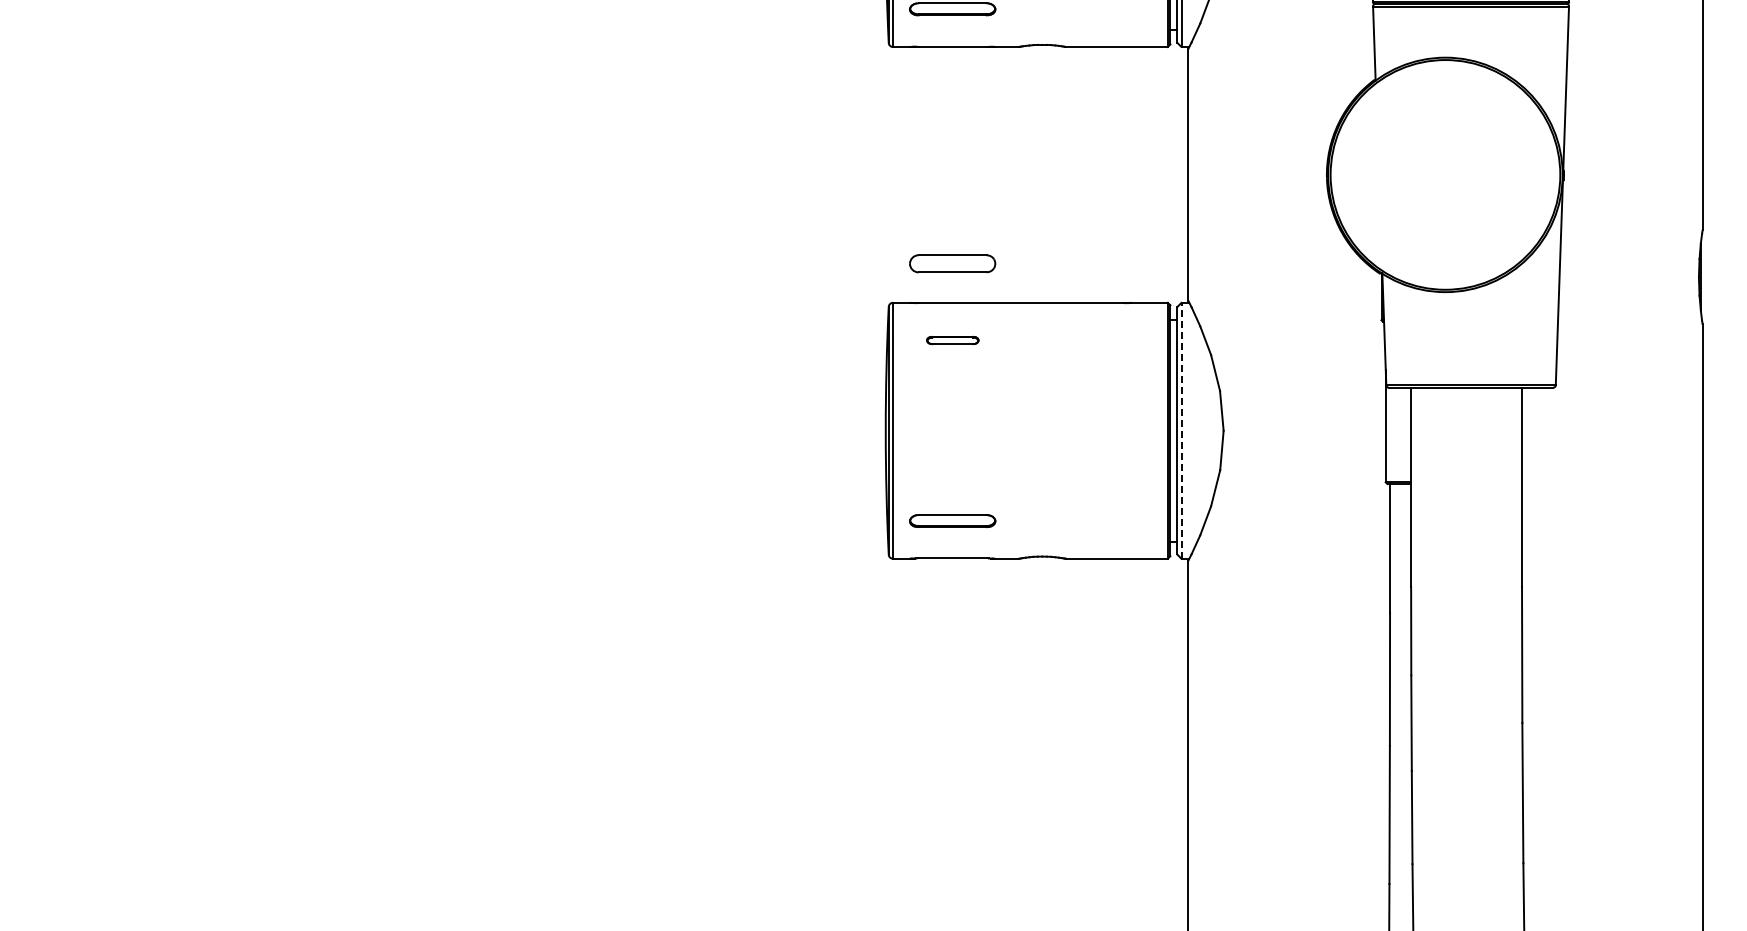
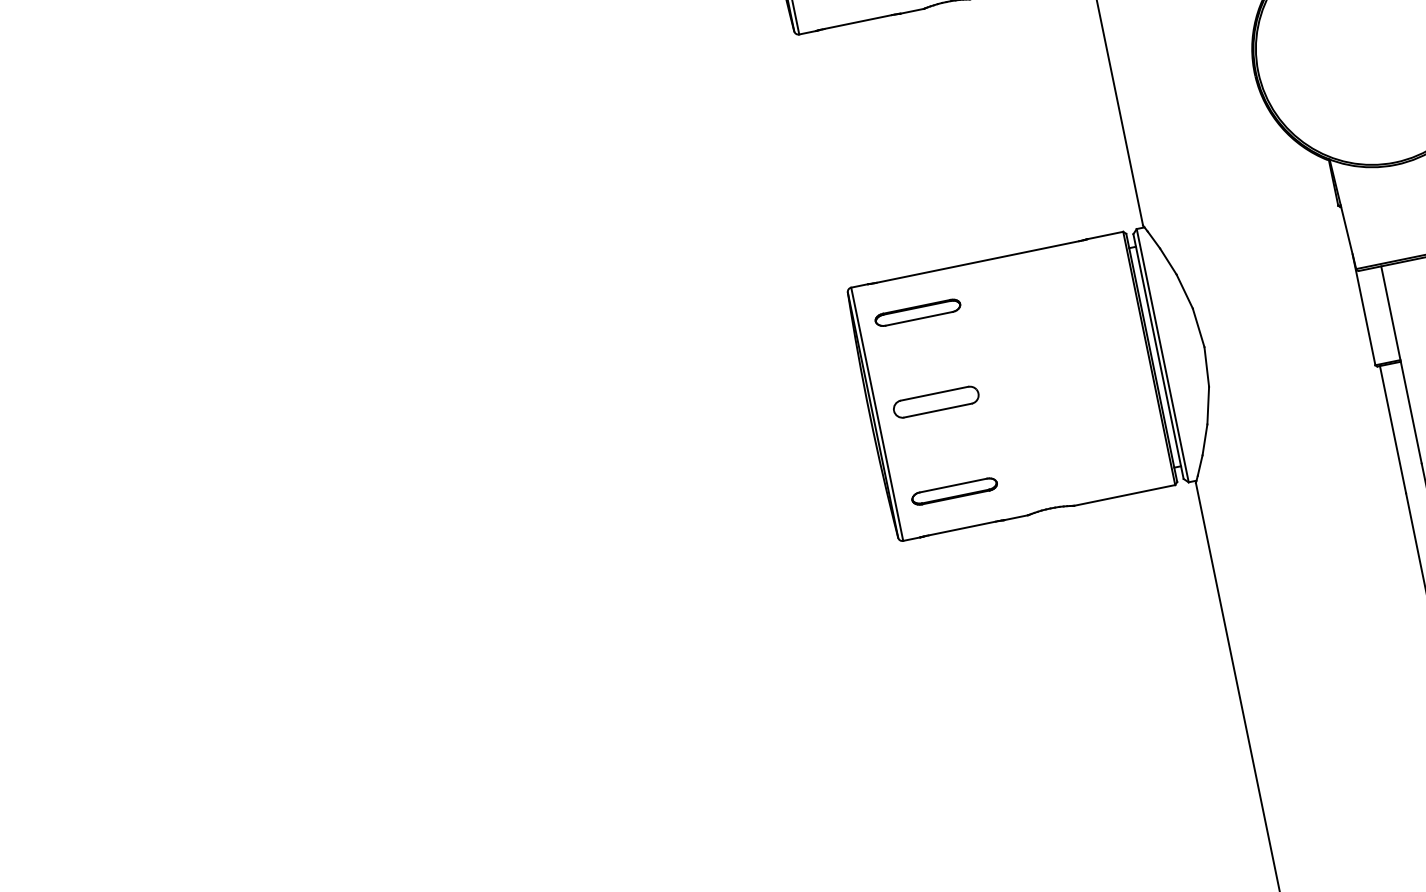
part: (952, 263) -> (936, 401), moved
part: (952, 340) -> (917, 312), size x1.67
line: (1181, 430) -> (1162, 355), dashed -> solid

